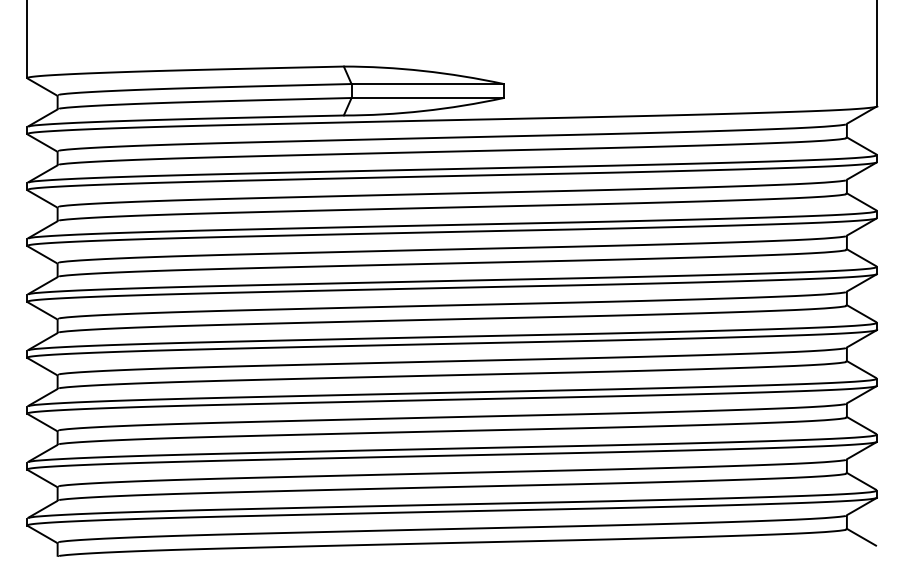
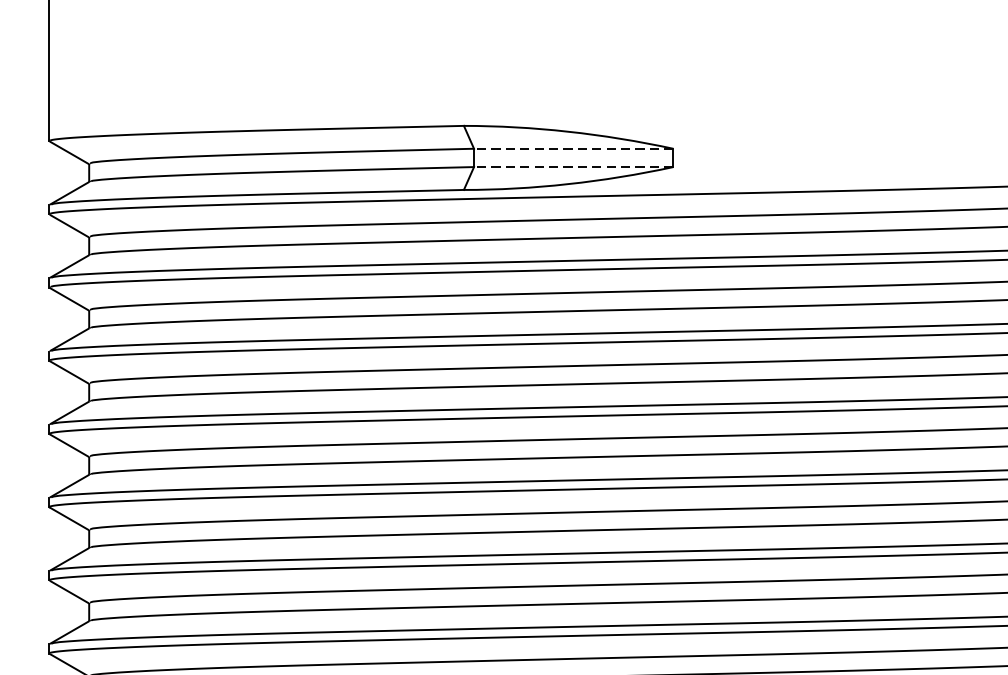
line: (427, 84) -> (573, 149), solid -> dashed
line: (427, 98) -> (573, 167), solid -> dashed

